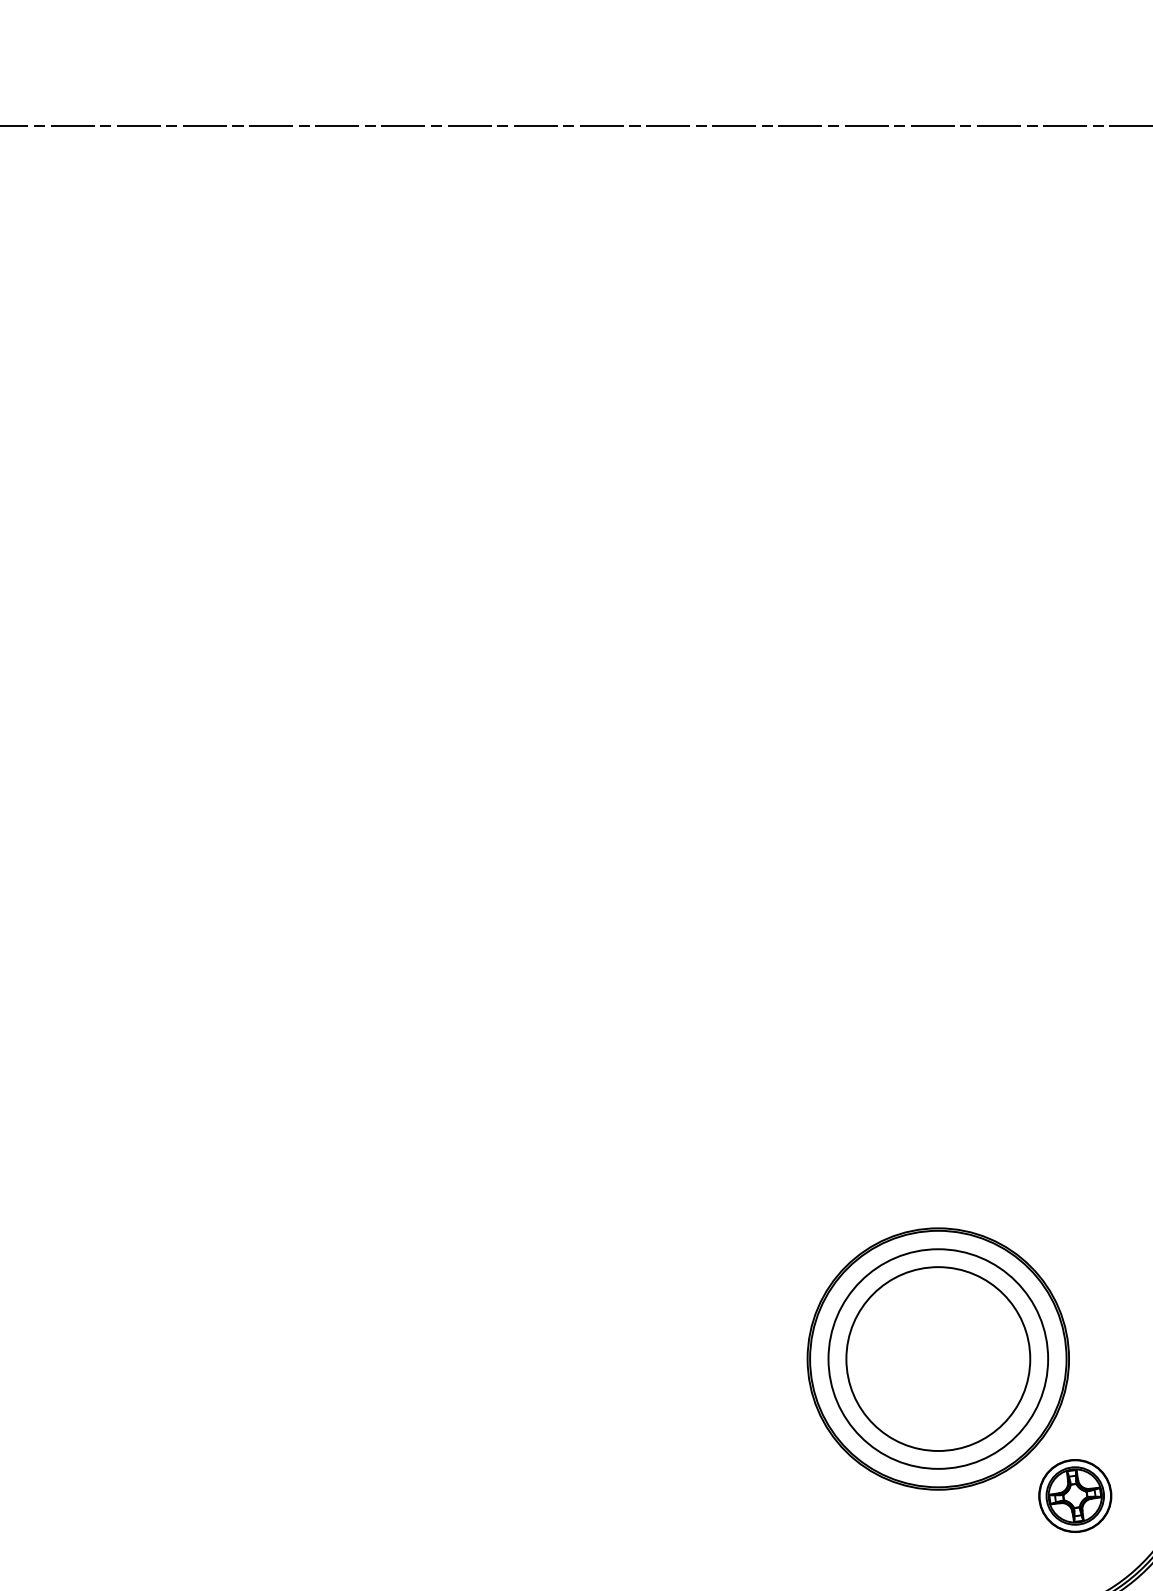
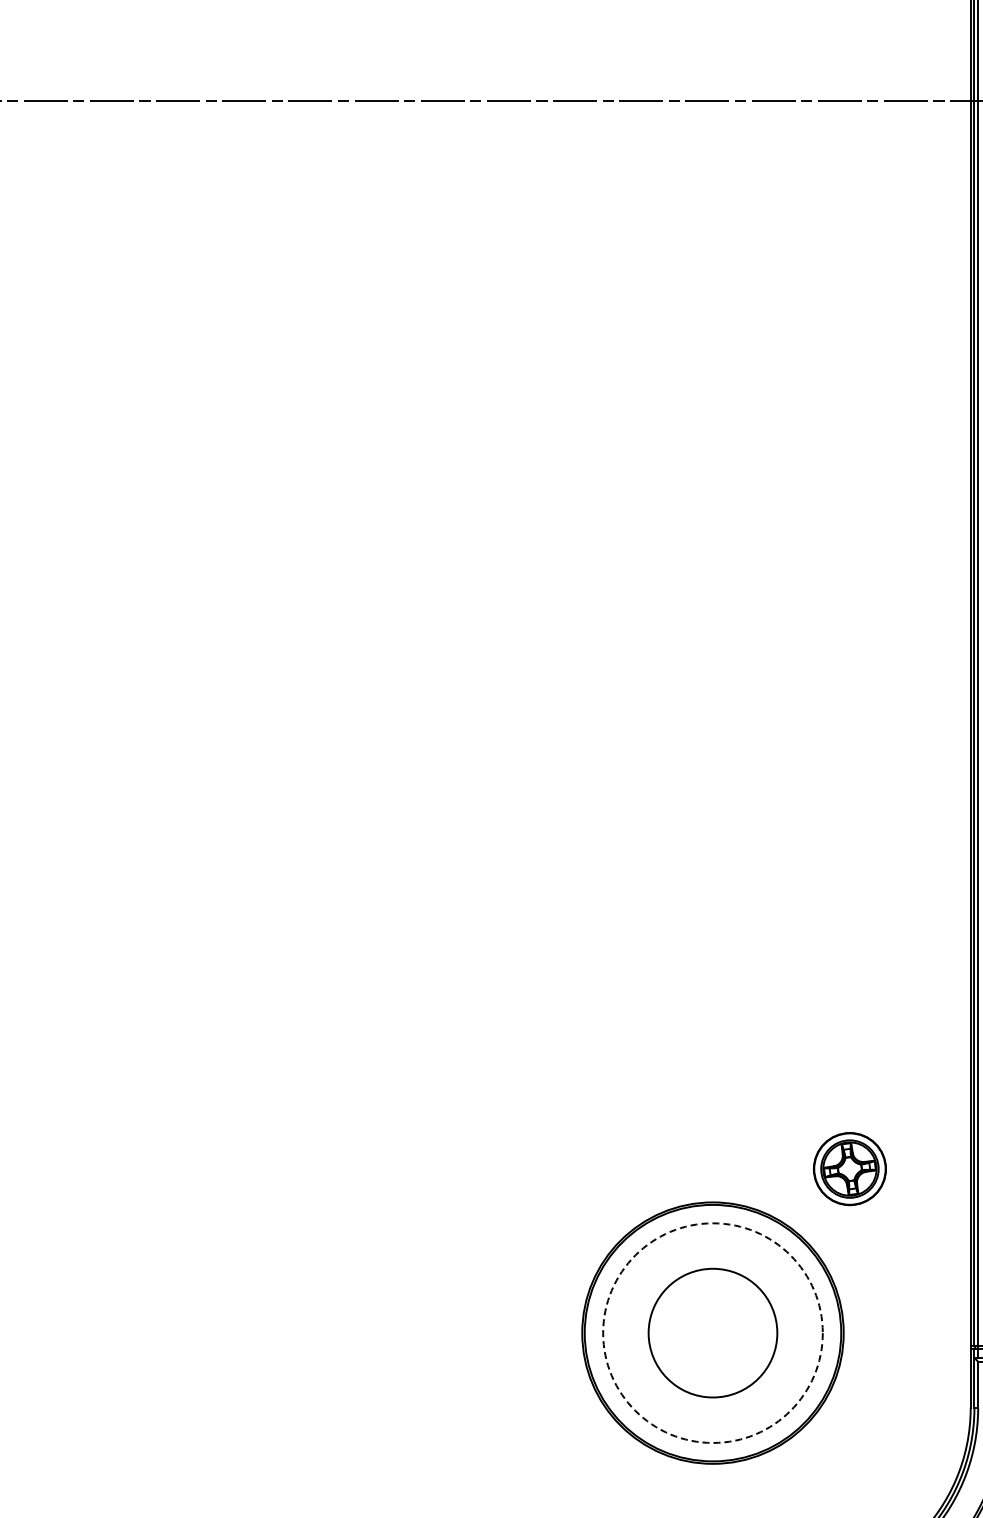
circle: (938, 1358) -> (713, 1332), solid -> dashed
circle: (938, 1359) -> (713, 1333), size x0.7
part: (1075, 1495) -> (850, 1168), moved

